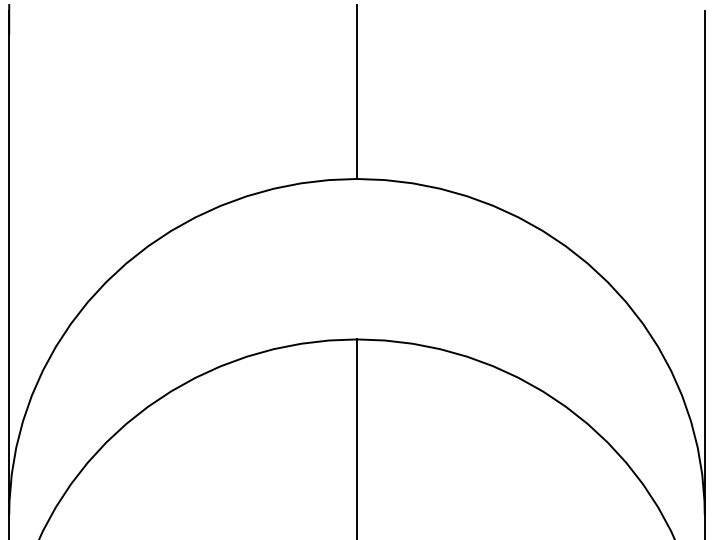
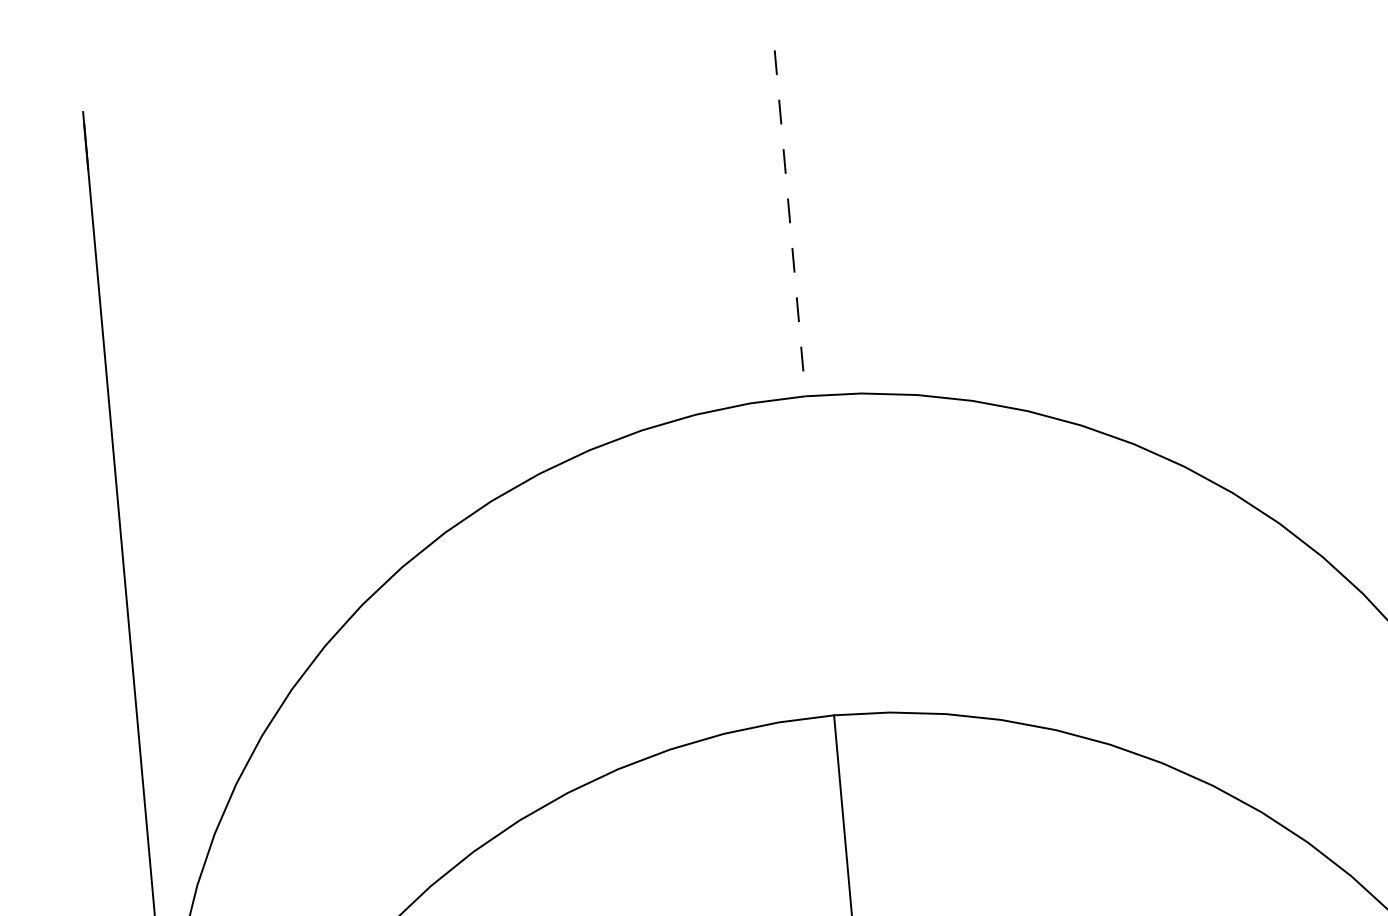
line: (357, 92) -> (791, 224), solid -> dashed

